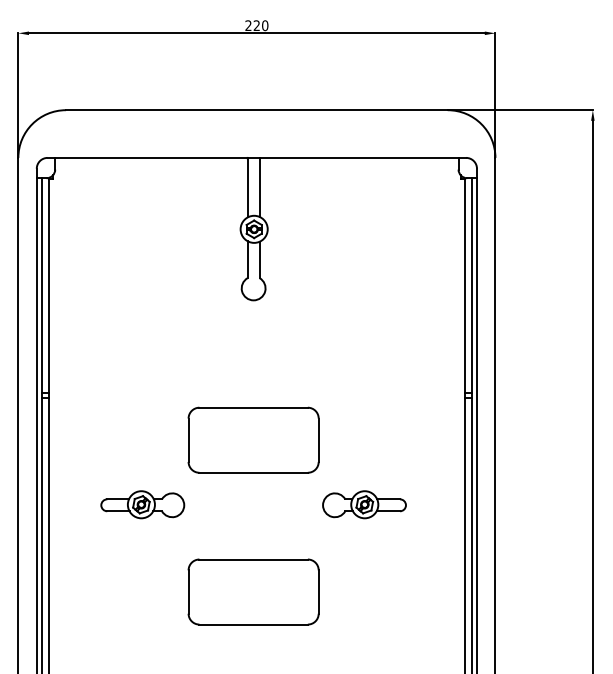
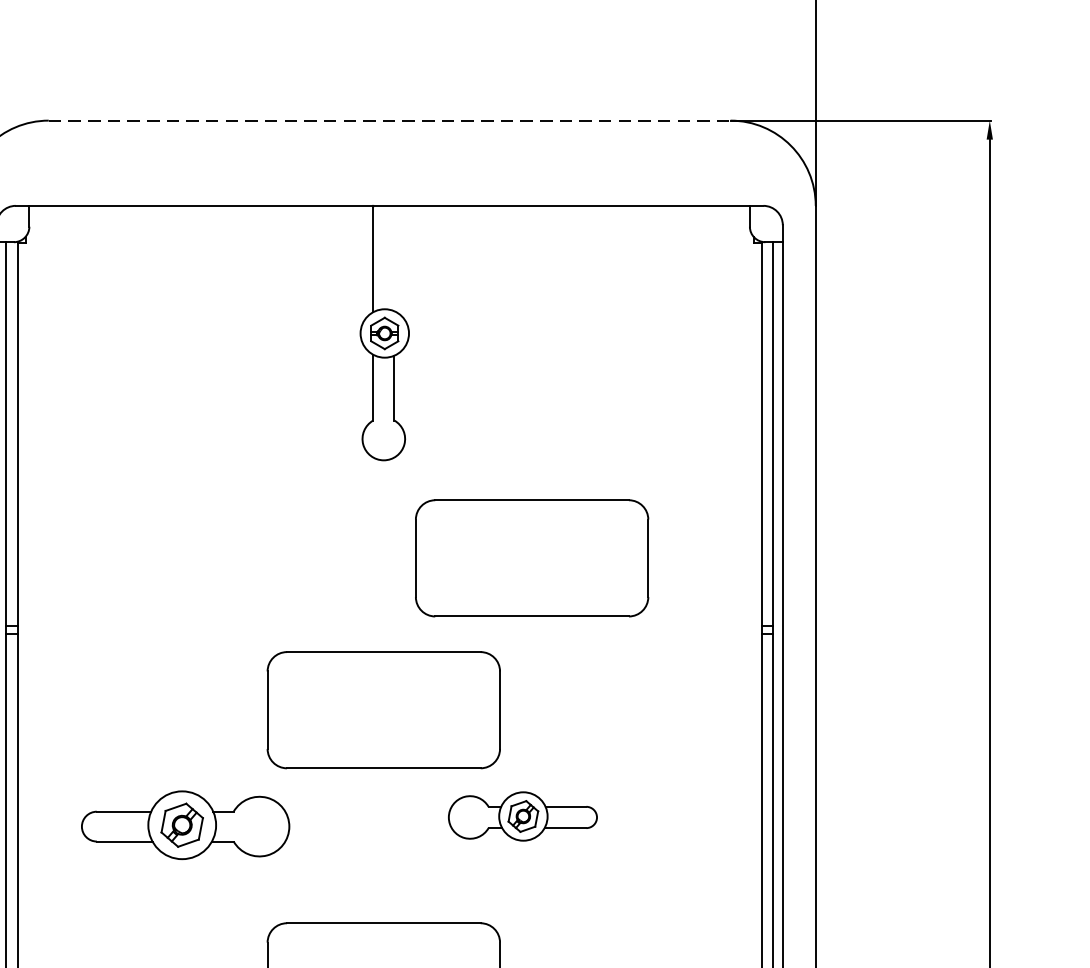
line: (256, 110) -> (388, 121), solid -> dashed
line: (259, 187) -> (394, 258), removed
part: (336, 354) -> (531, 557), added
part: (142, 504) -> (185, 824), size x1.4
part: (364, 504) -> (522, 816), moved

